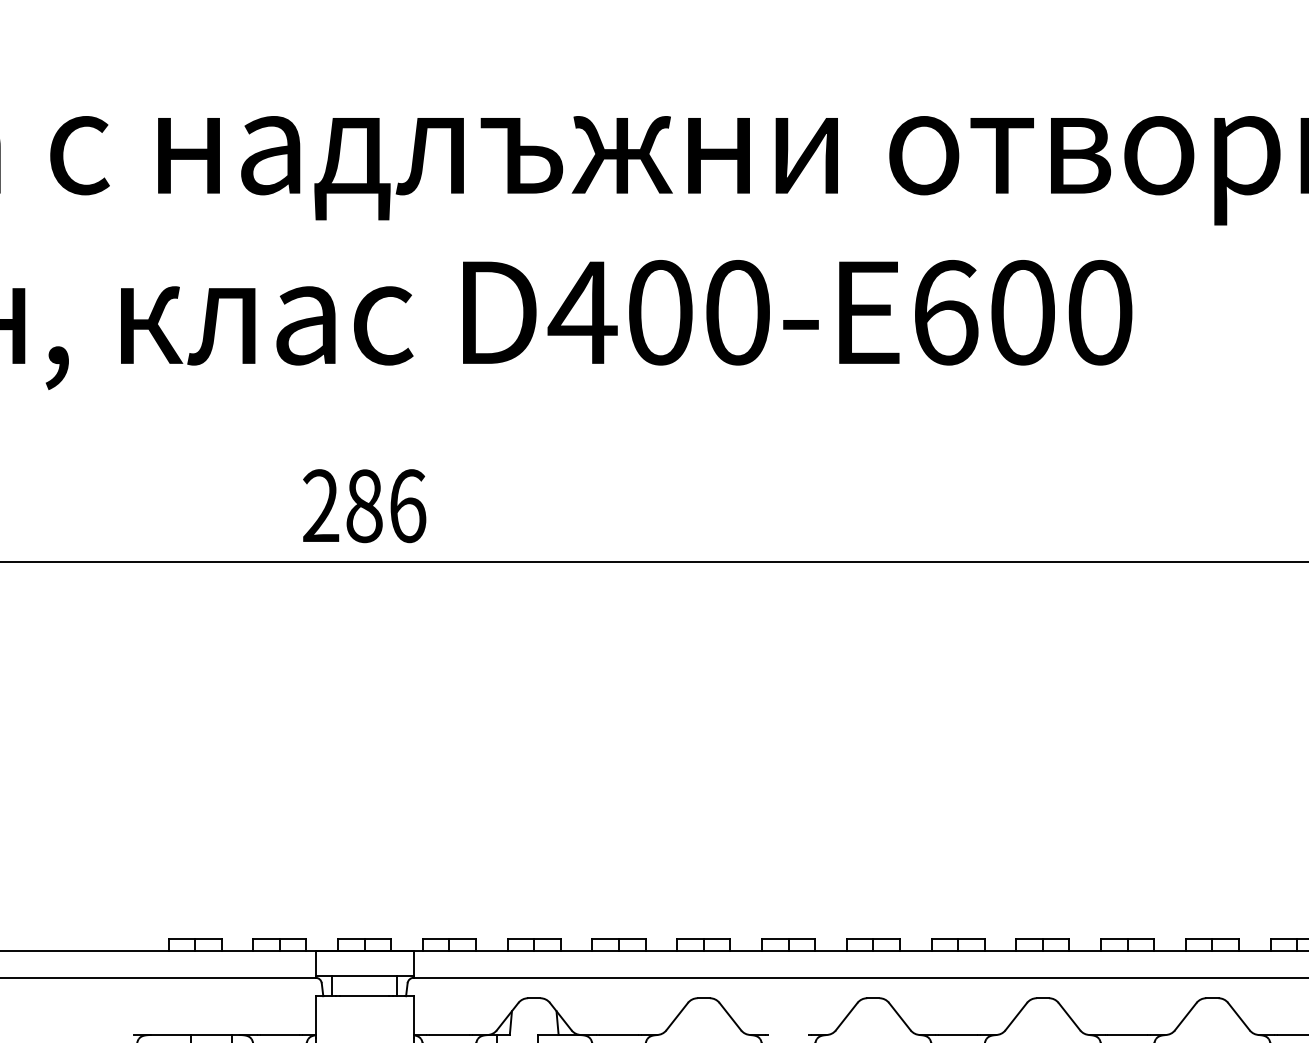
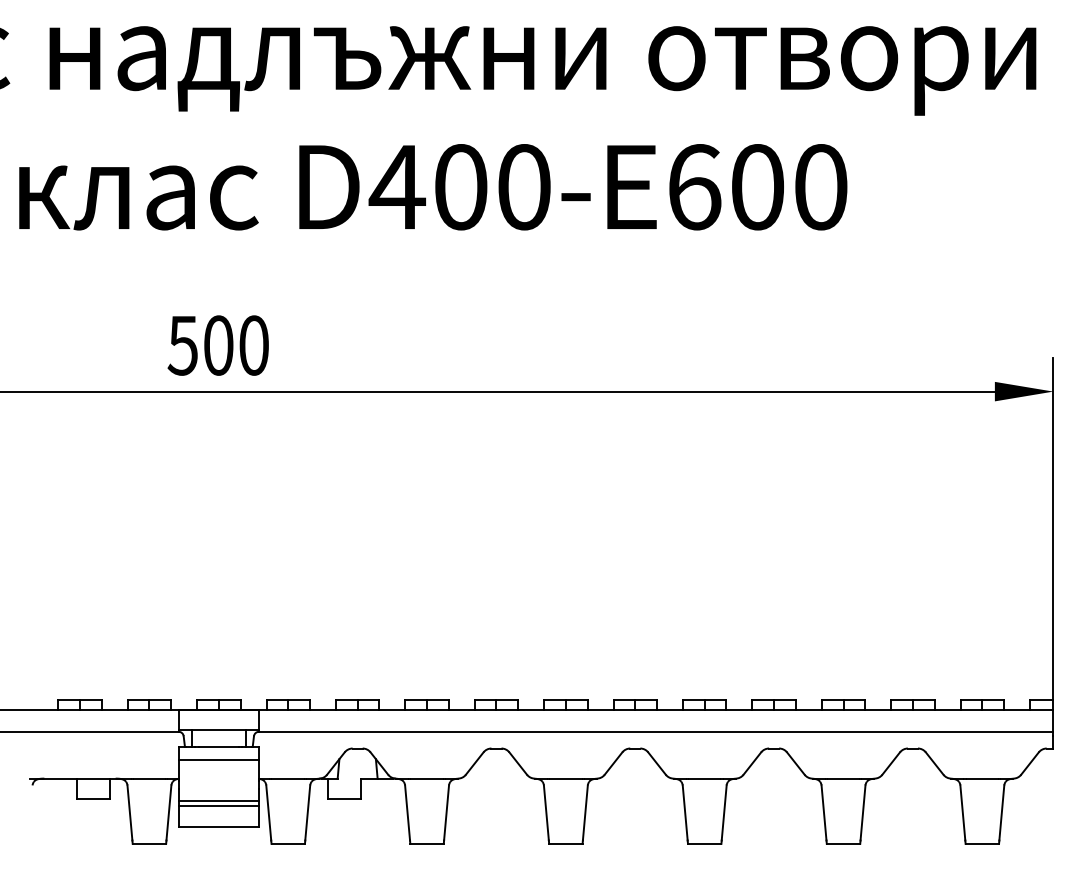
text: (364, 506) -> (218, 345), 286 -> 500
line: (364, 1012) -> (218, 760), added
line: (788, 1034) -> (565, 778), added

